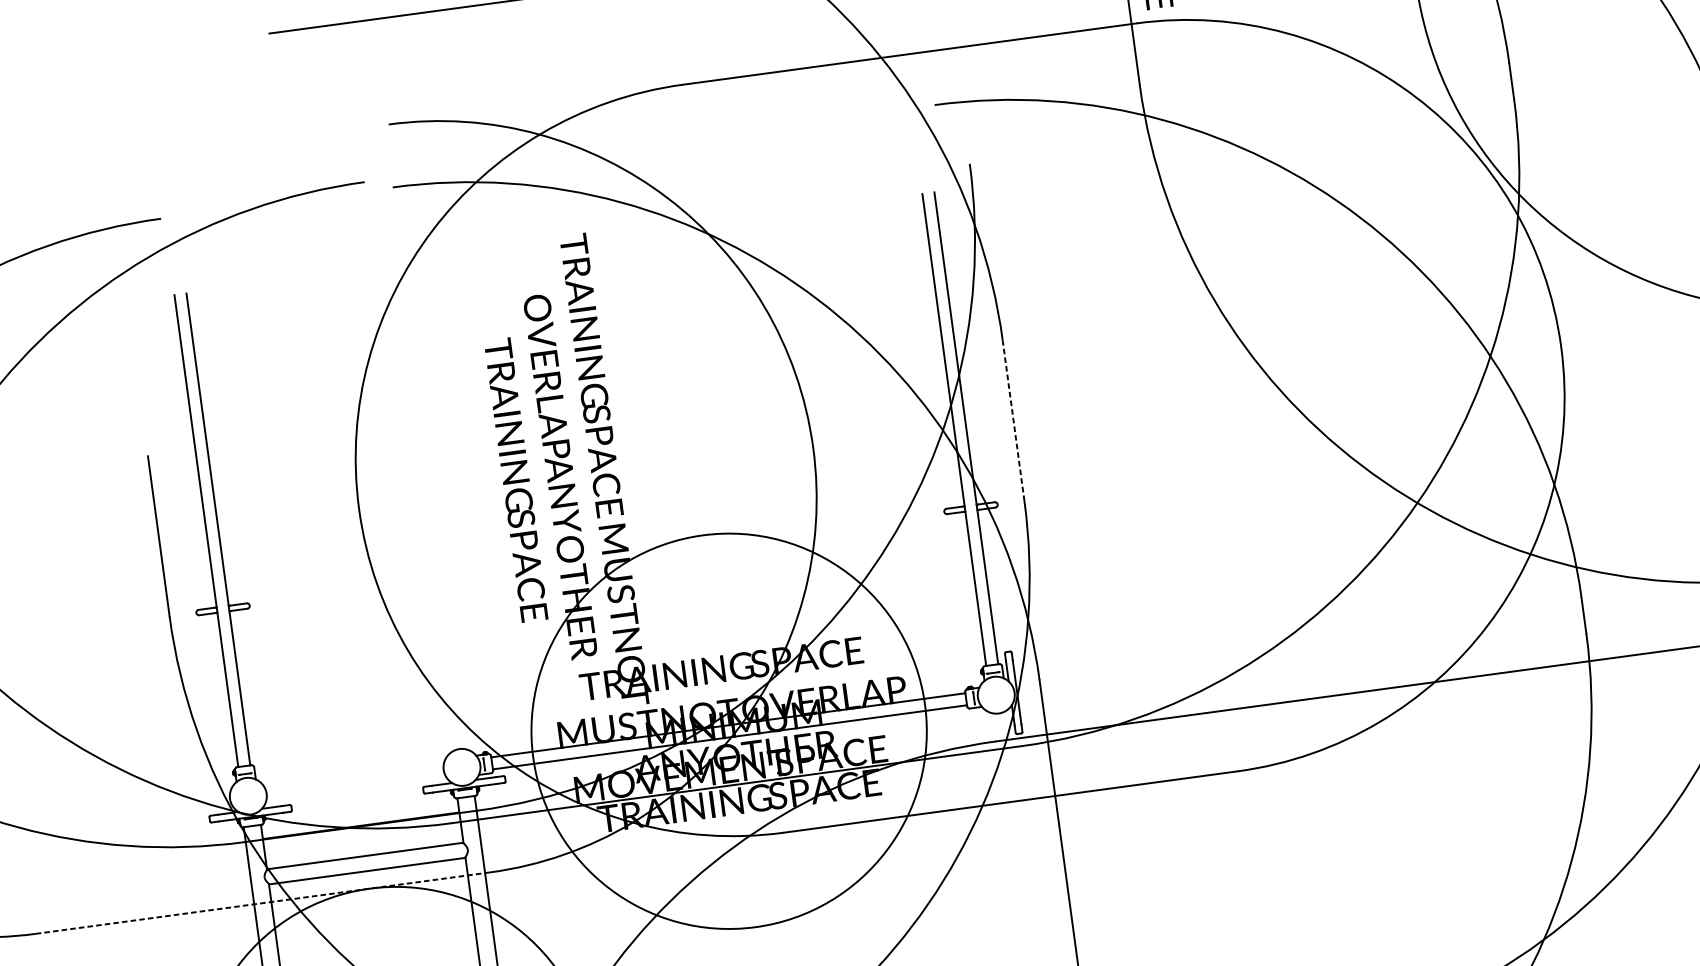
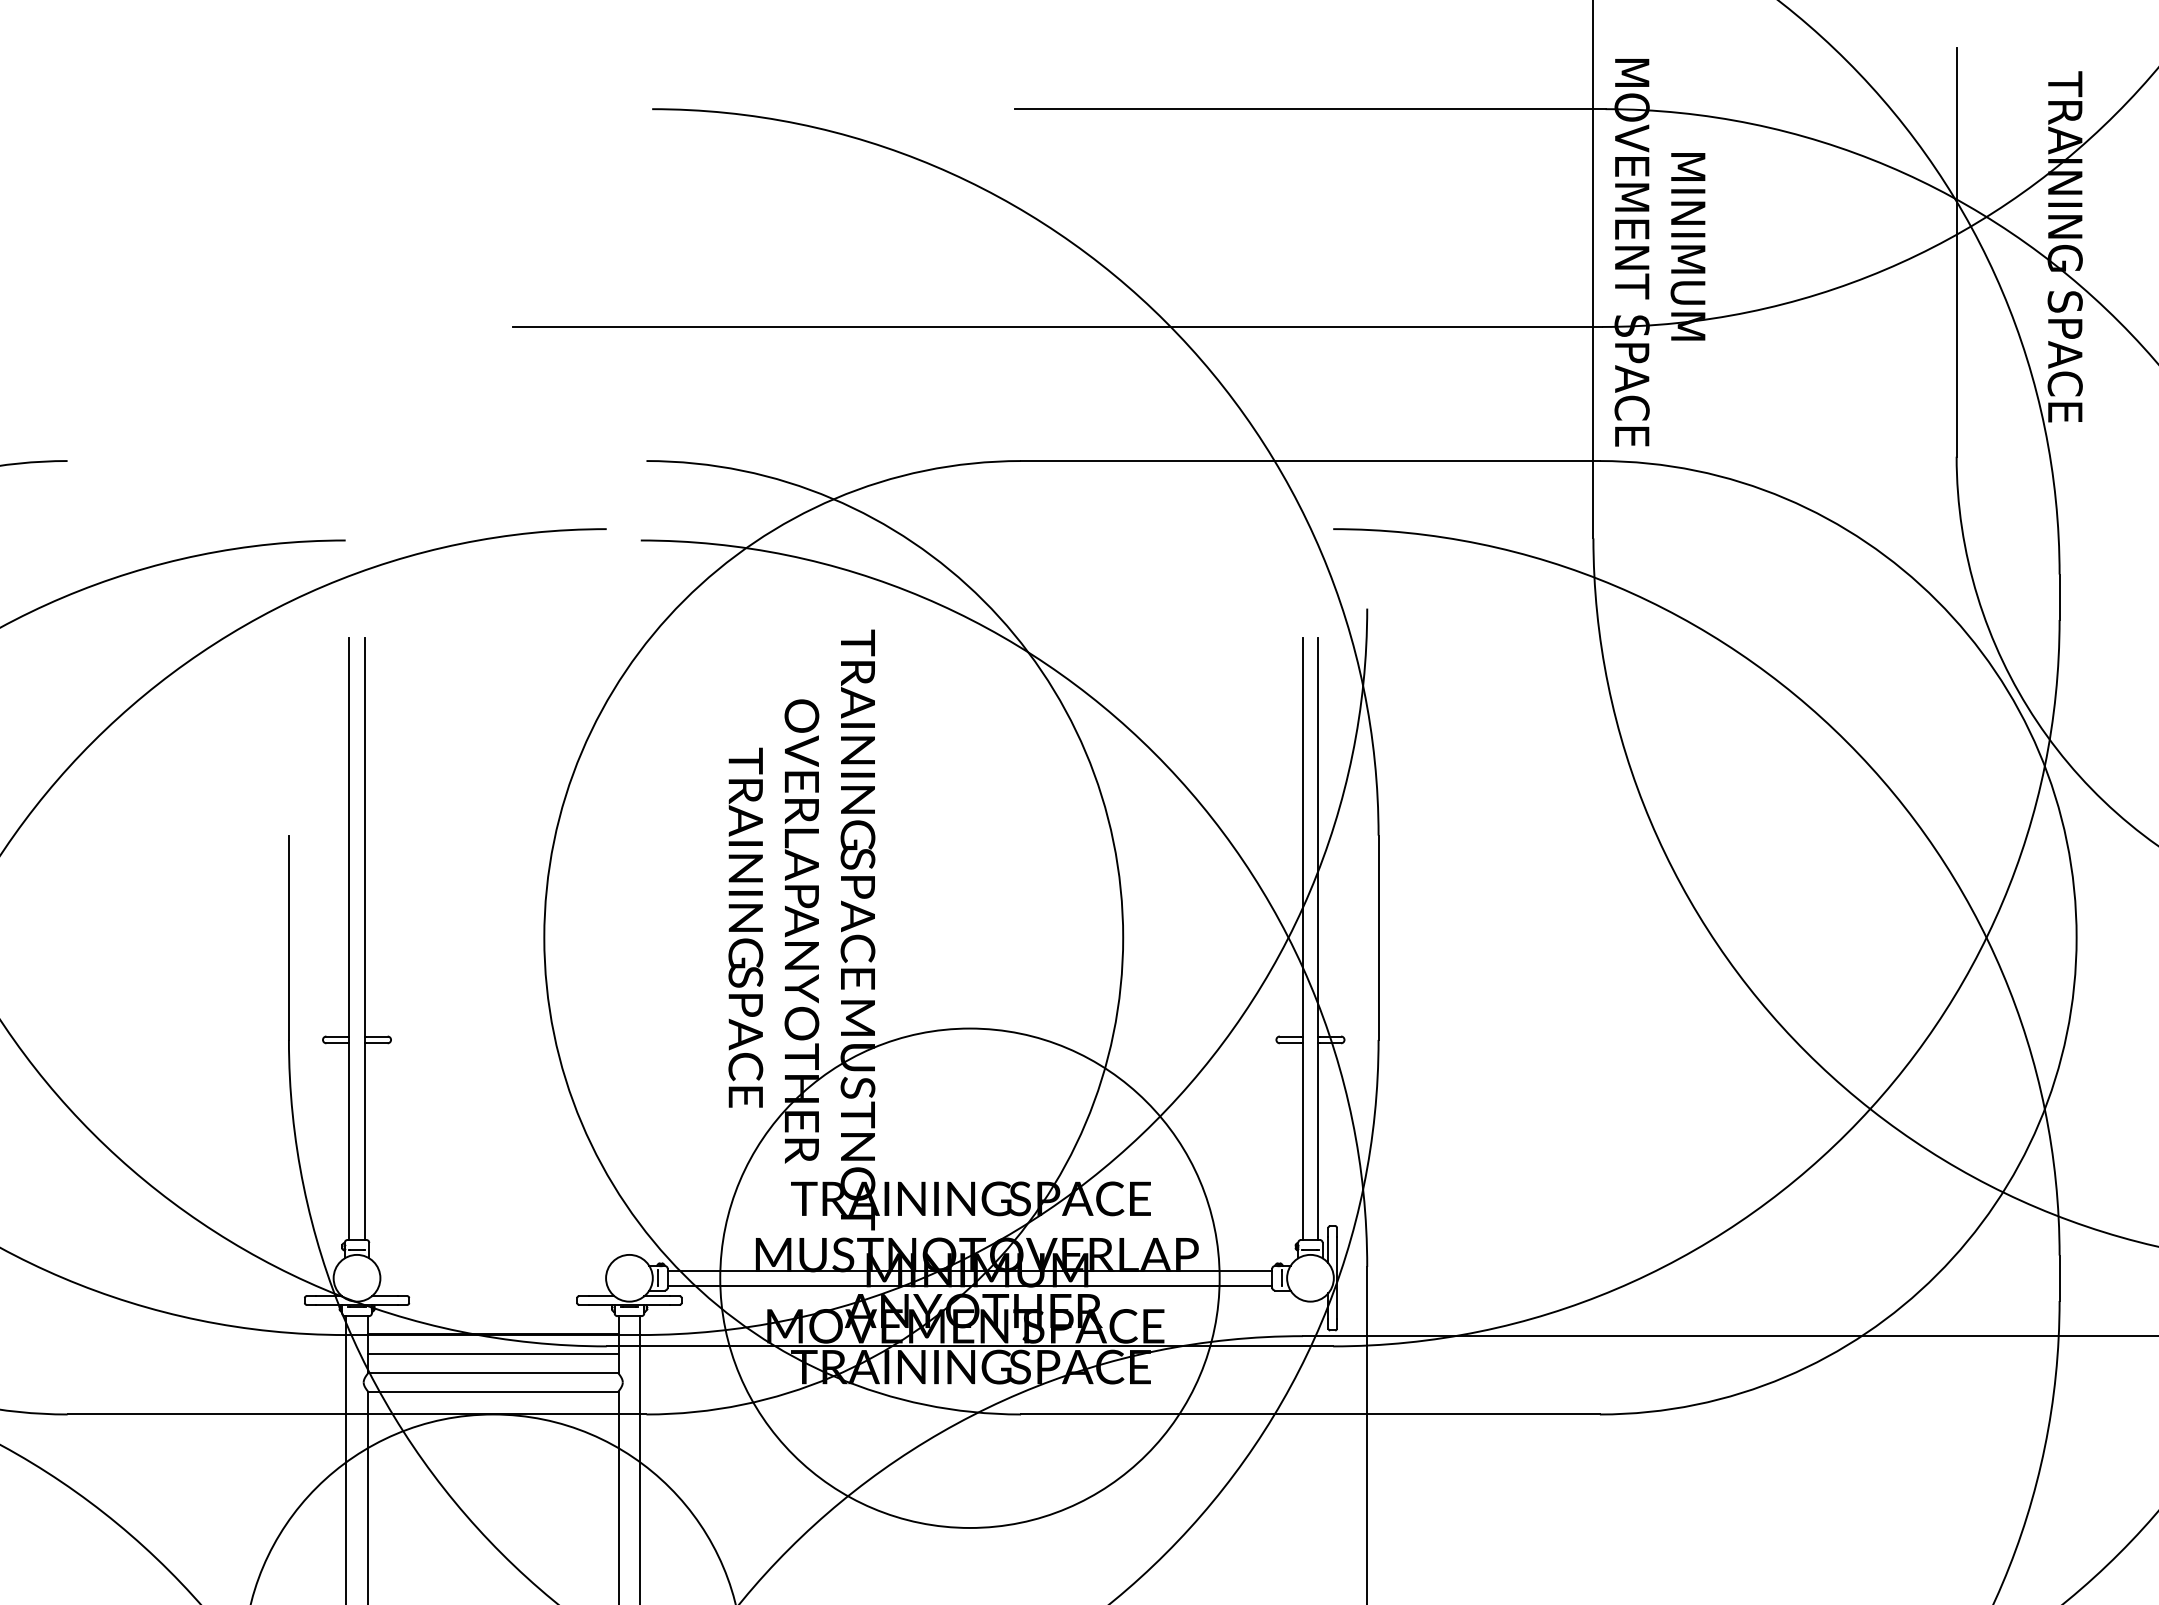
line: (1013, 420) -> (1378, 937), dashed -> solid
line: (363, 840) -> (493, 1353), added
line: (263, 903) -> (357, 1414), dashed -> solid

